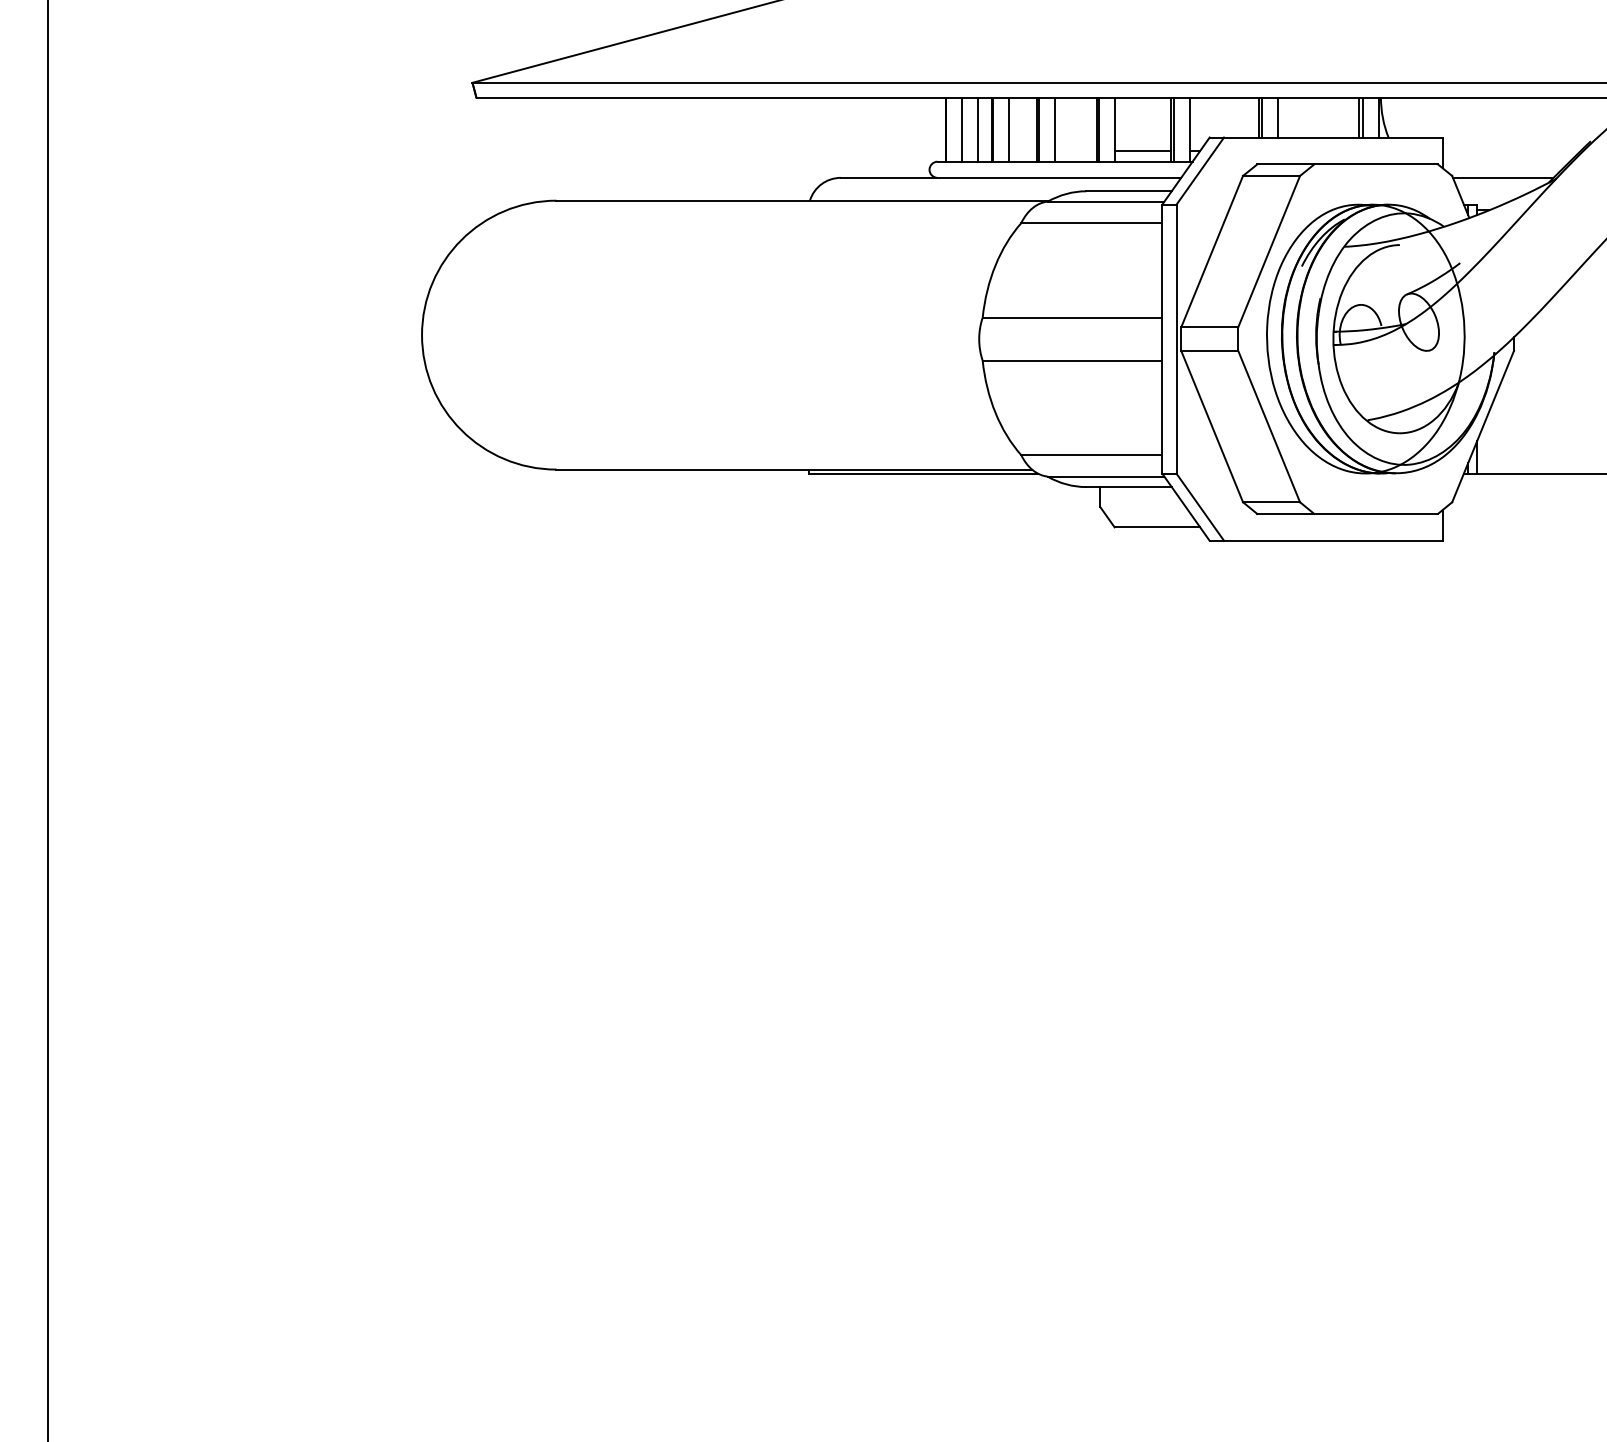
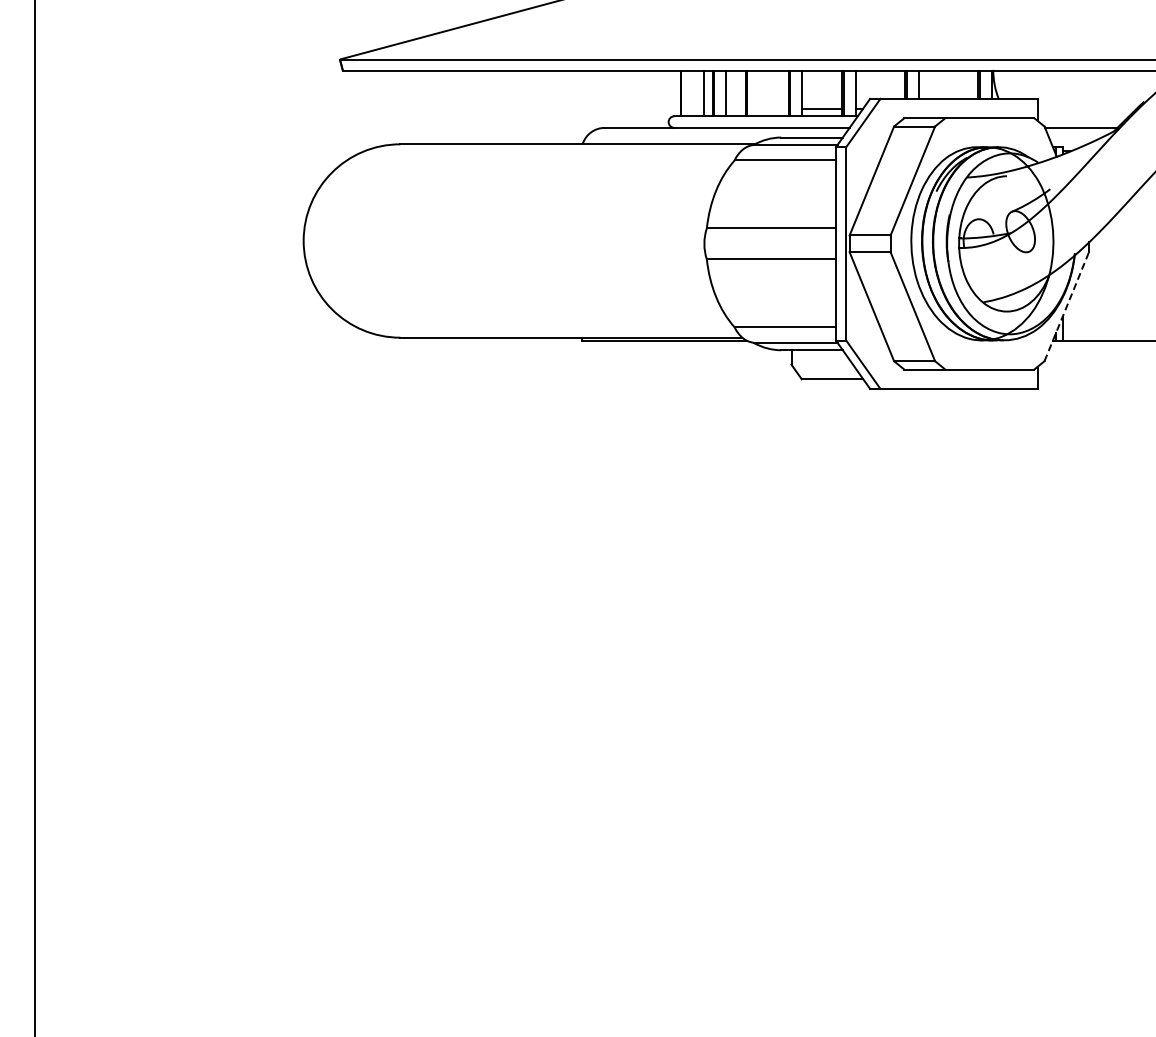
line: (961, 130) -> (691, 93), removed
line: (1054, 130) -> (758, 93), removed
line: (1482, 426) -> (1066, 306), solid -> dashed

